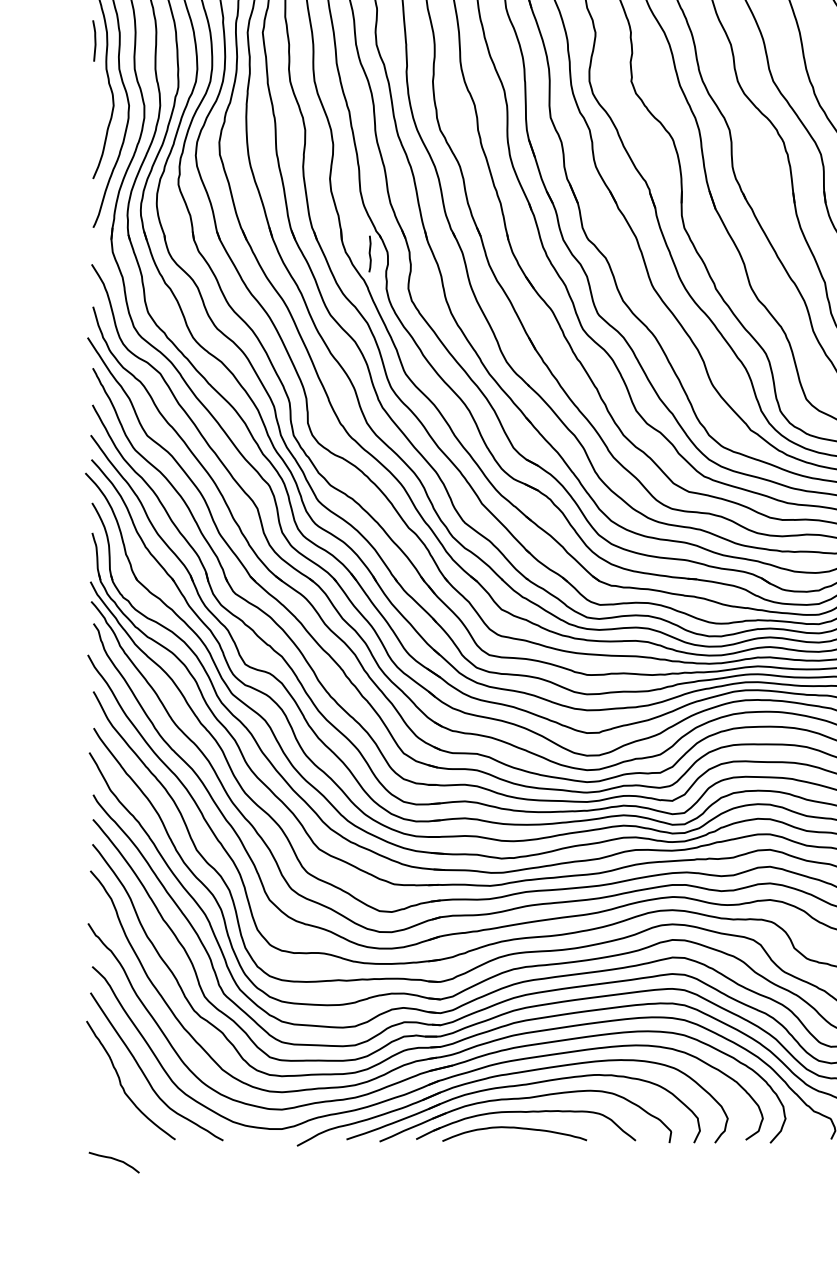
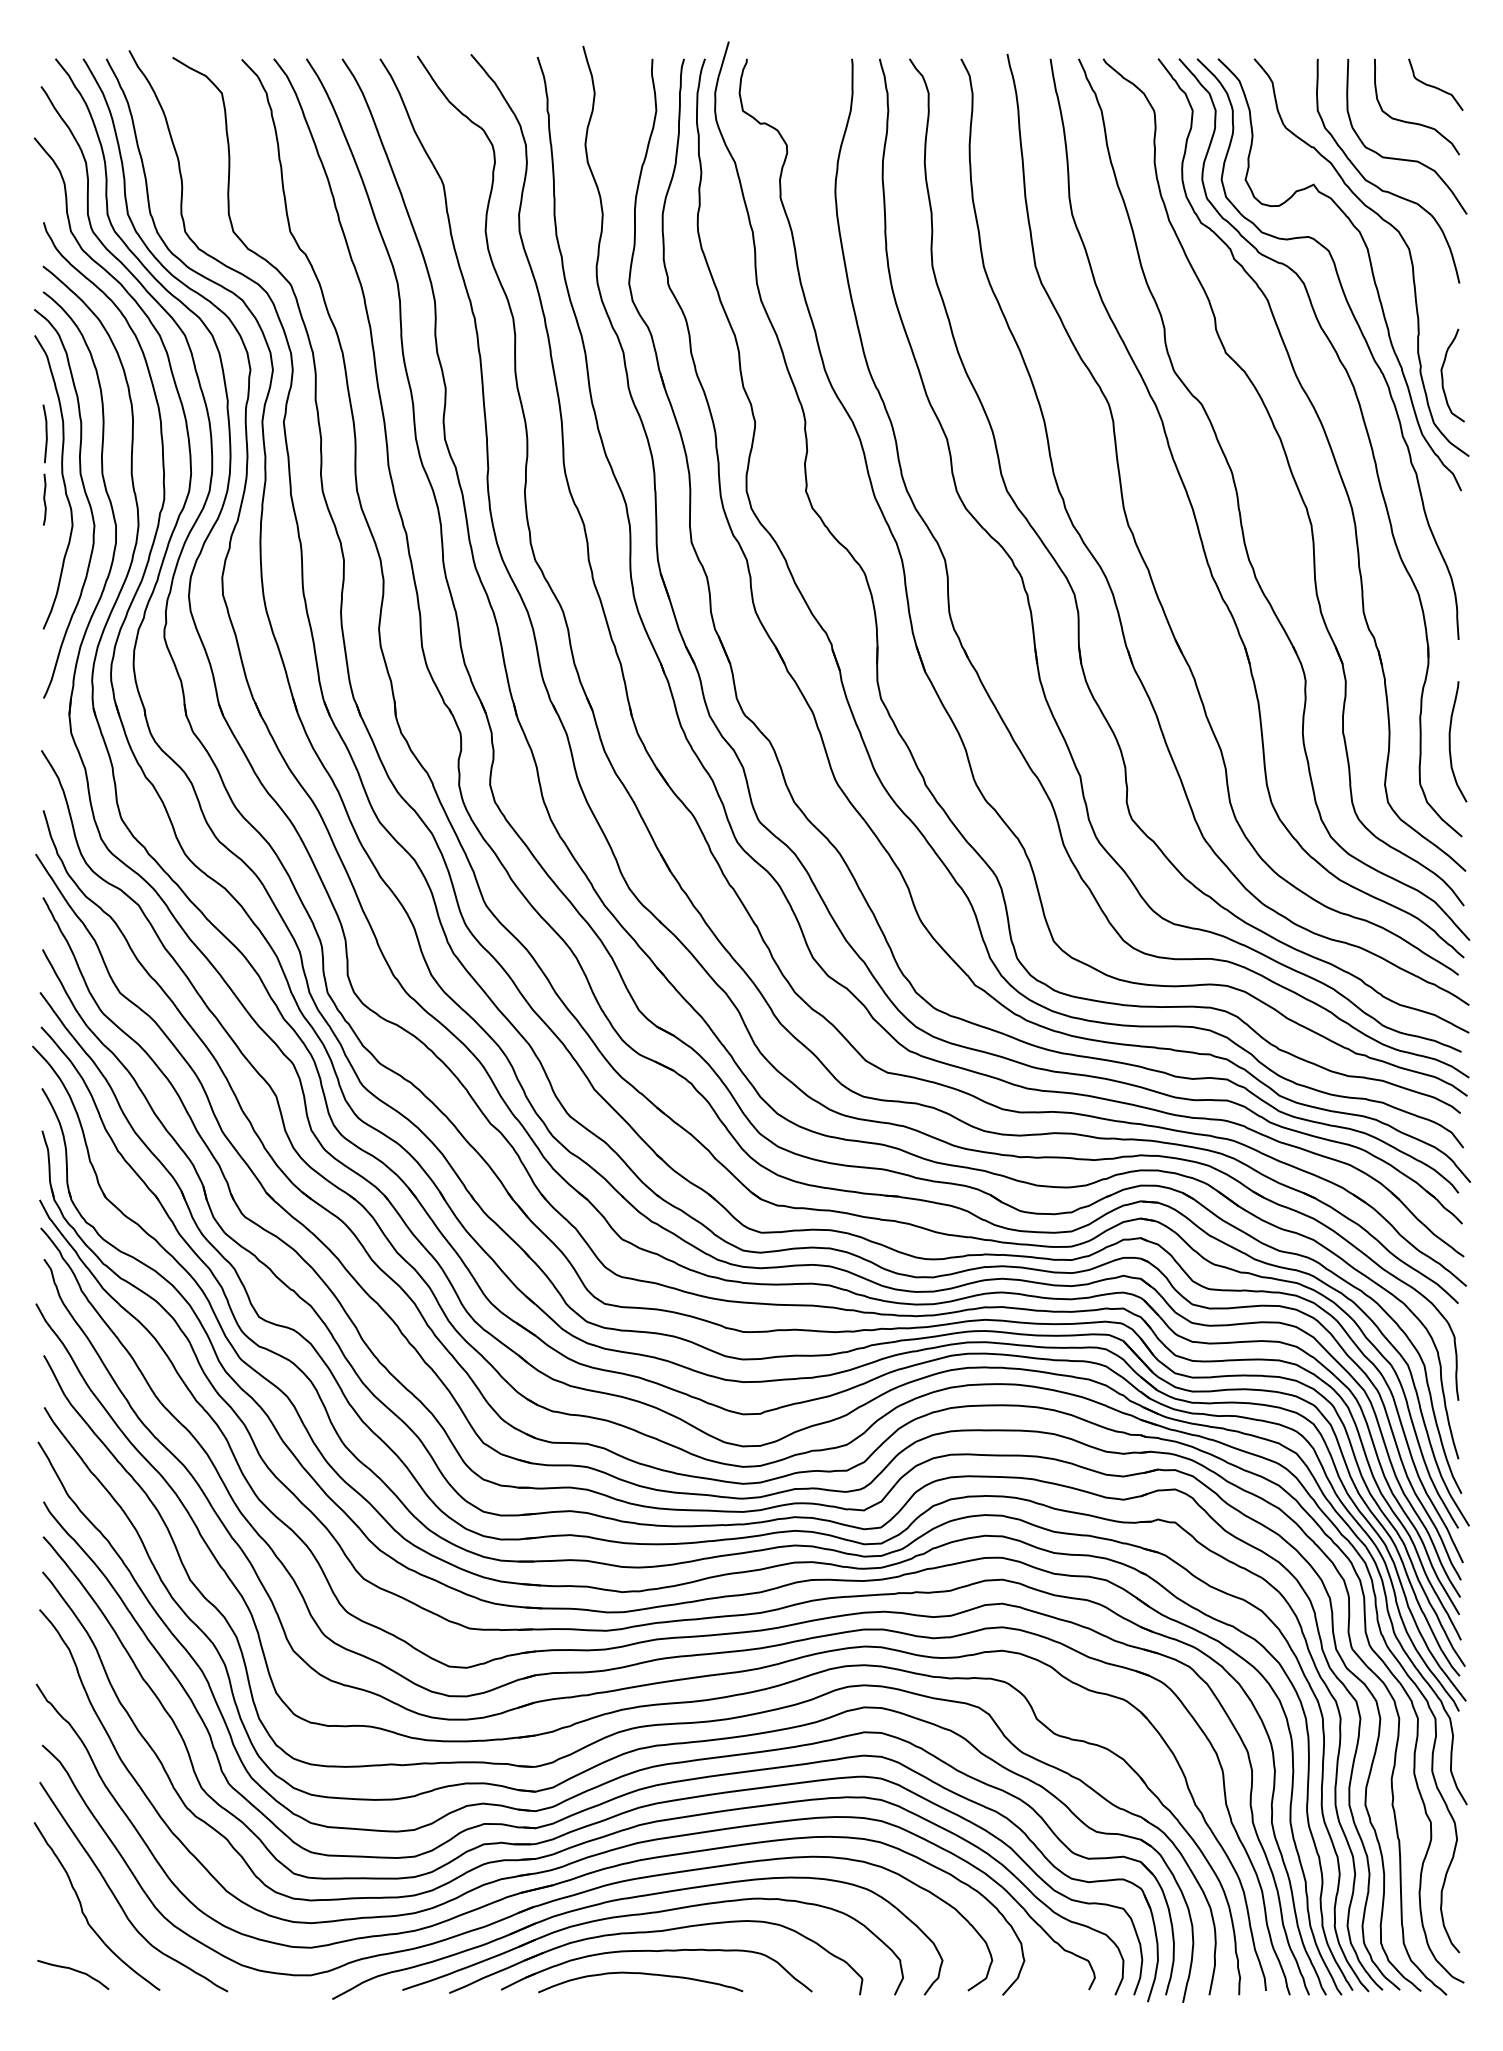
line: (369, 253) -> (44, 499), moved
curve: (115, 1160) -> (75, 1971), moved

